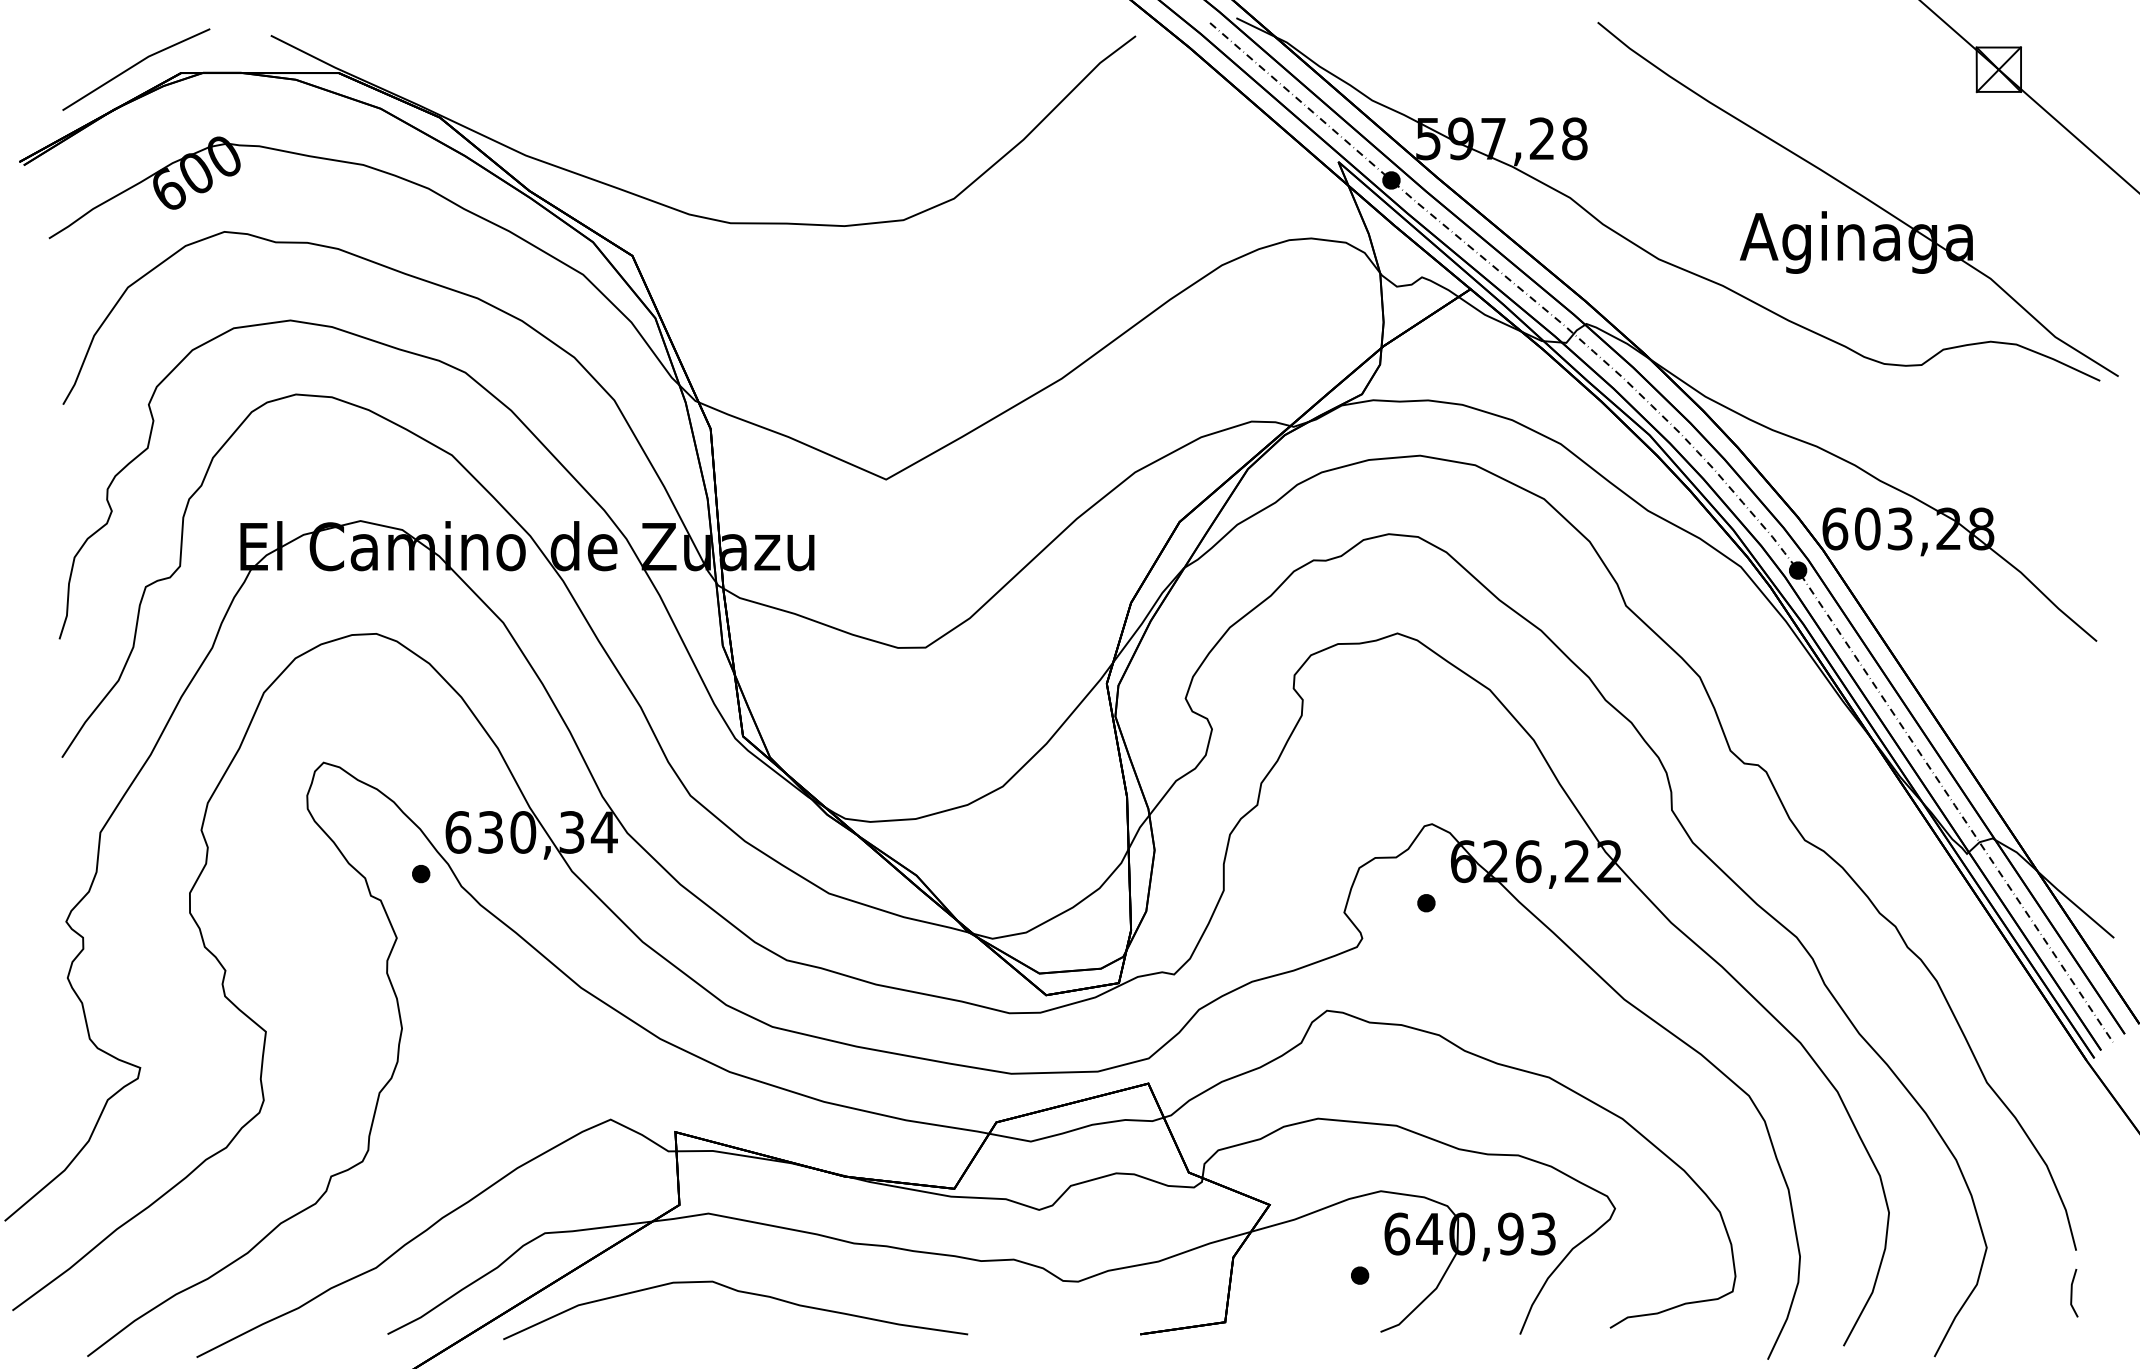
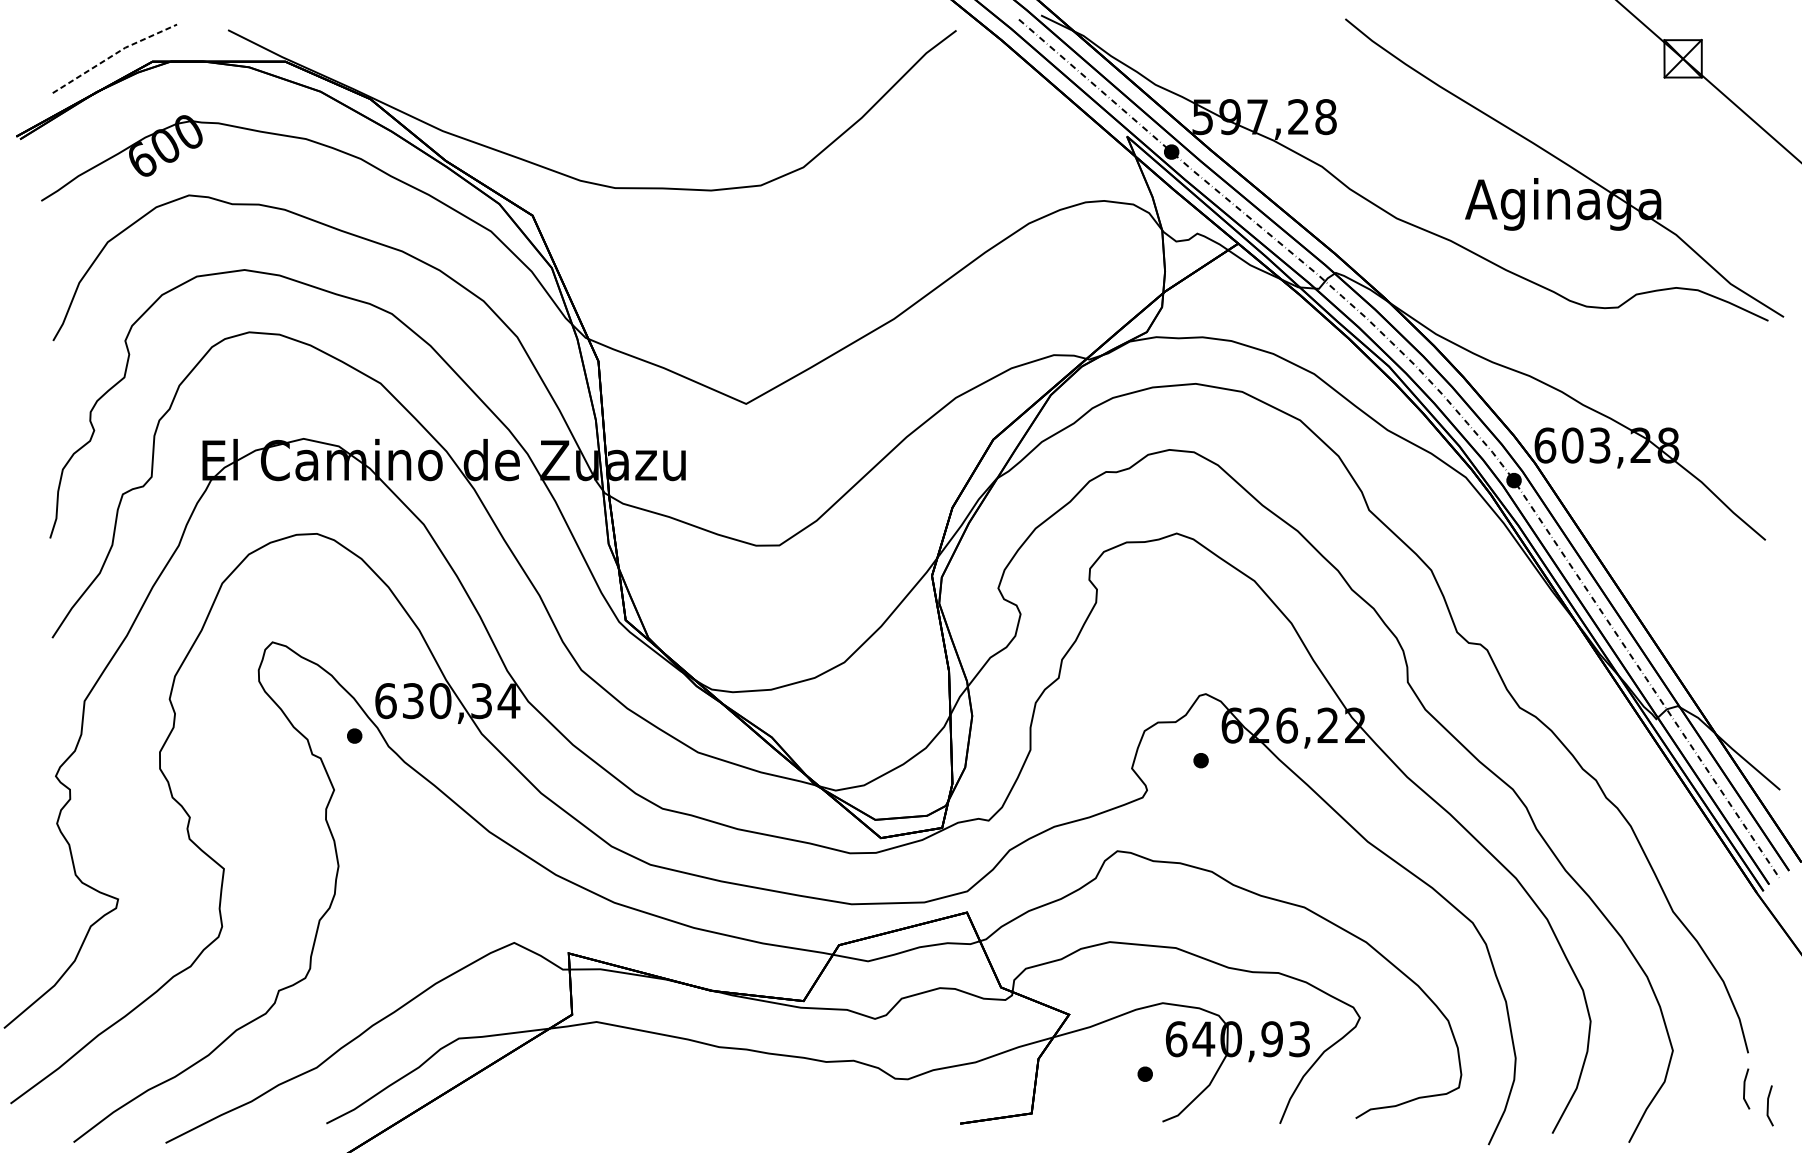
line: (135, 65) -> (114, 55), solid -> dashed
curve: (738, 1292) -> (621, 1088), removed
line: (2100, 1313) -> (1768, 1106), added

